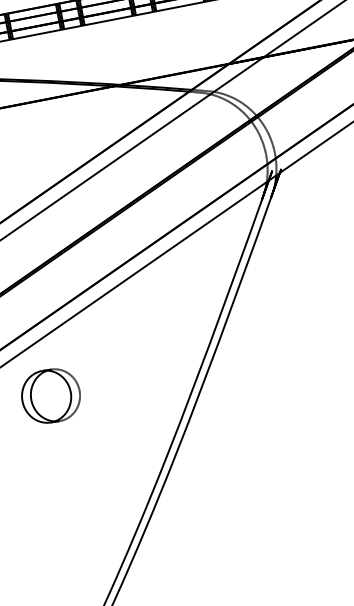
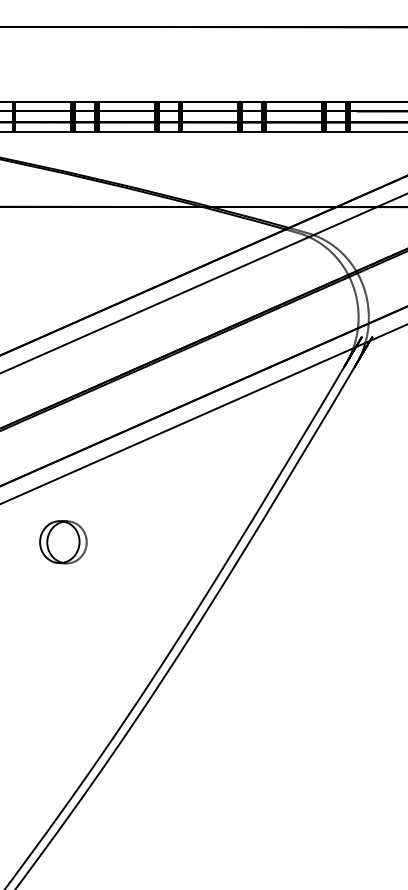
part: (51, 396) -> (63, 542), size x0.7

